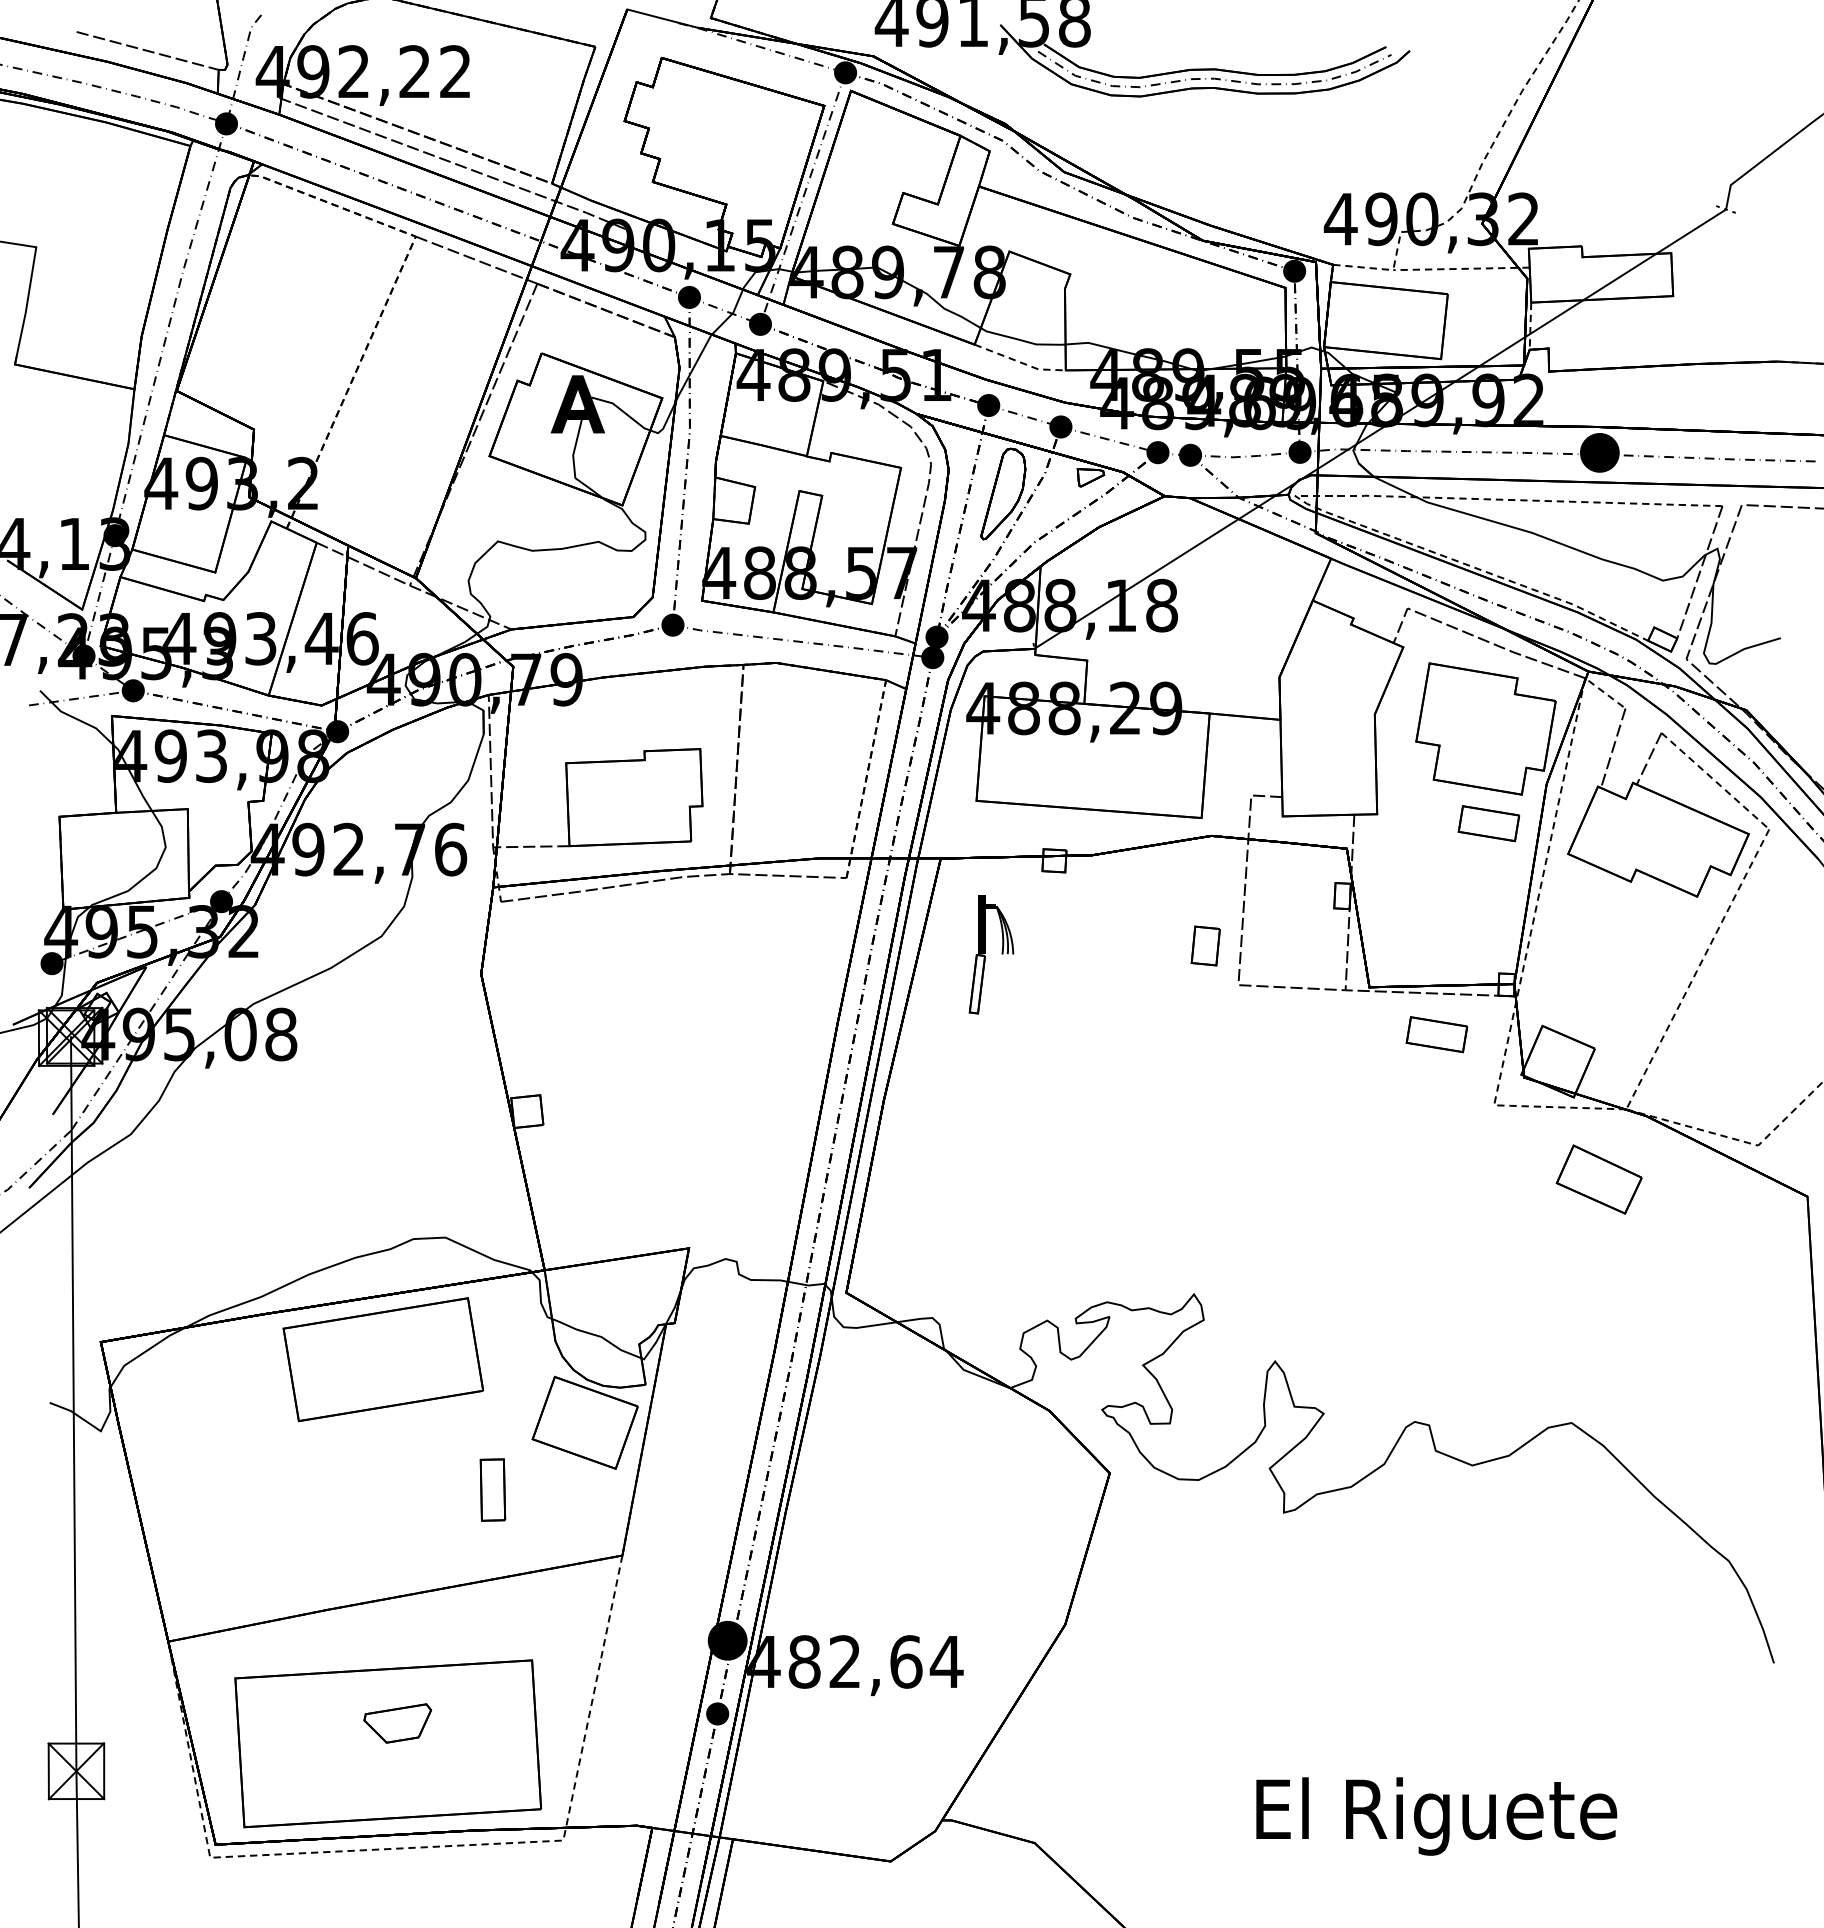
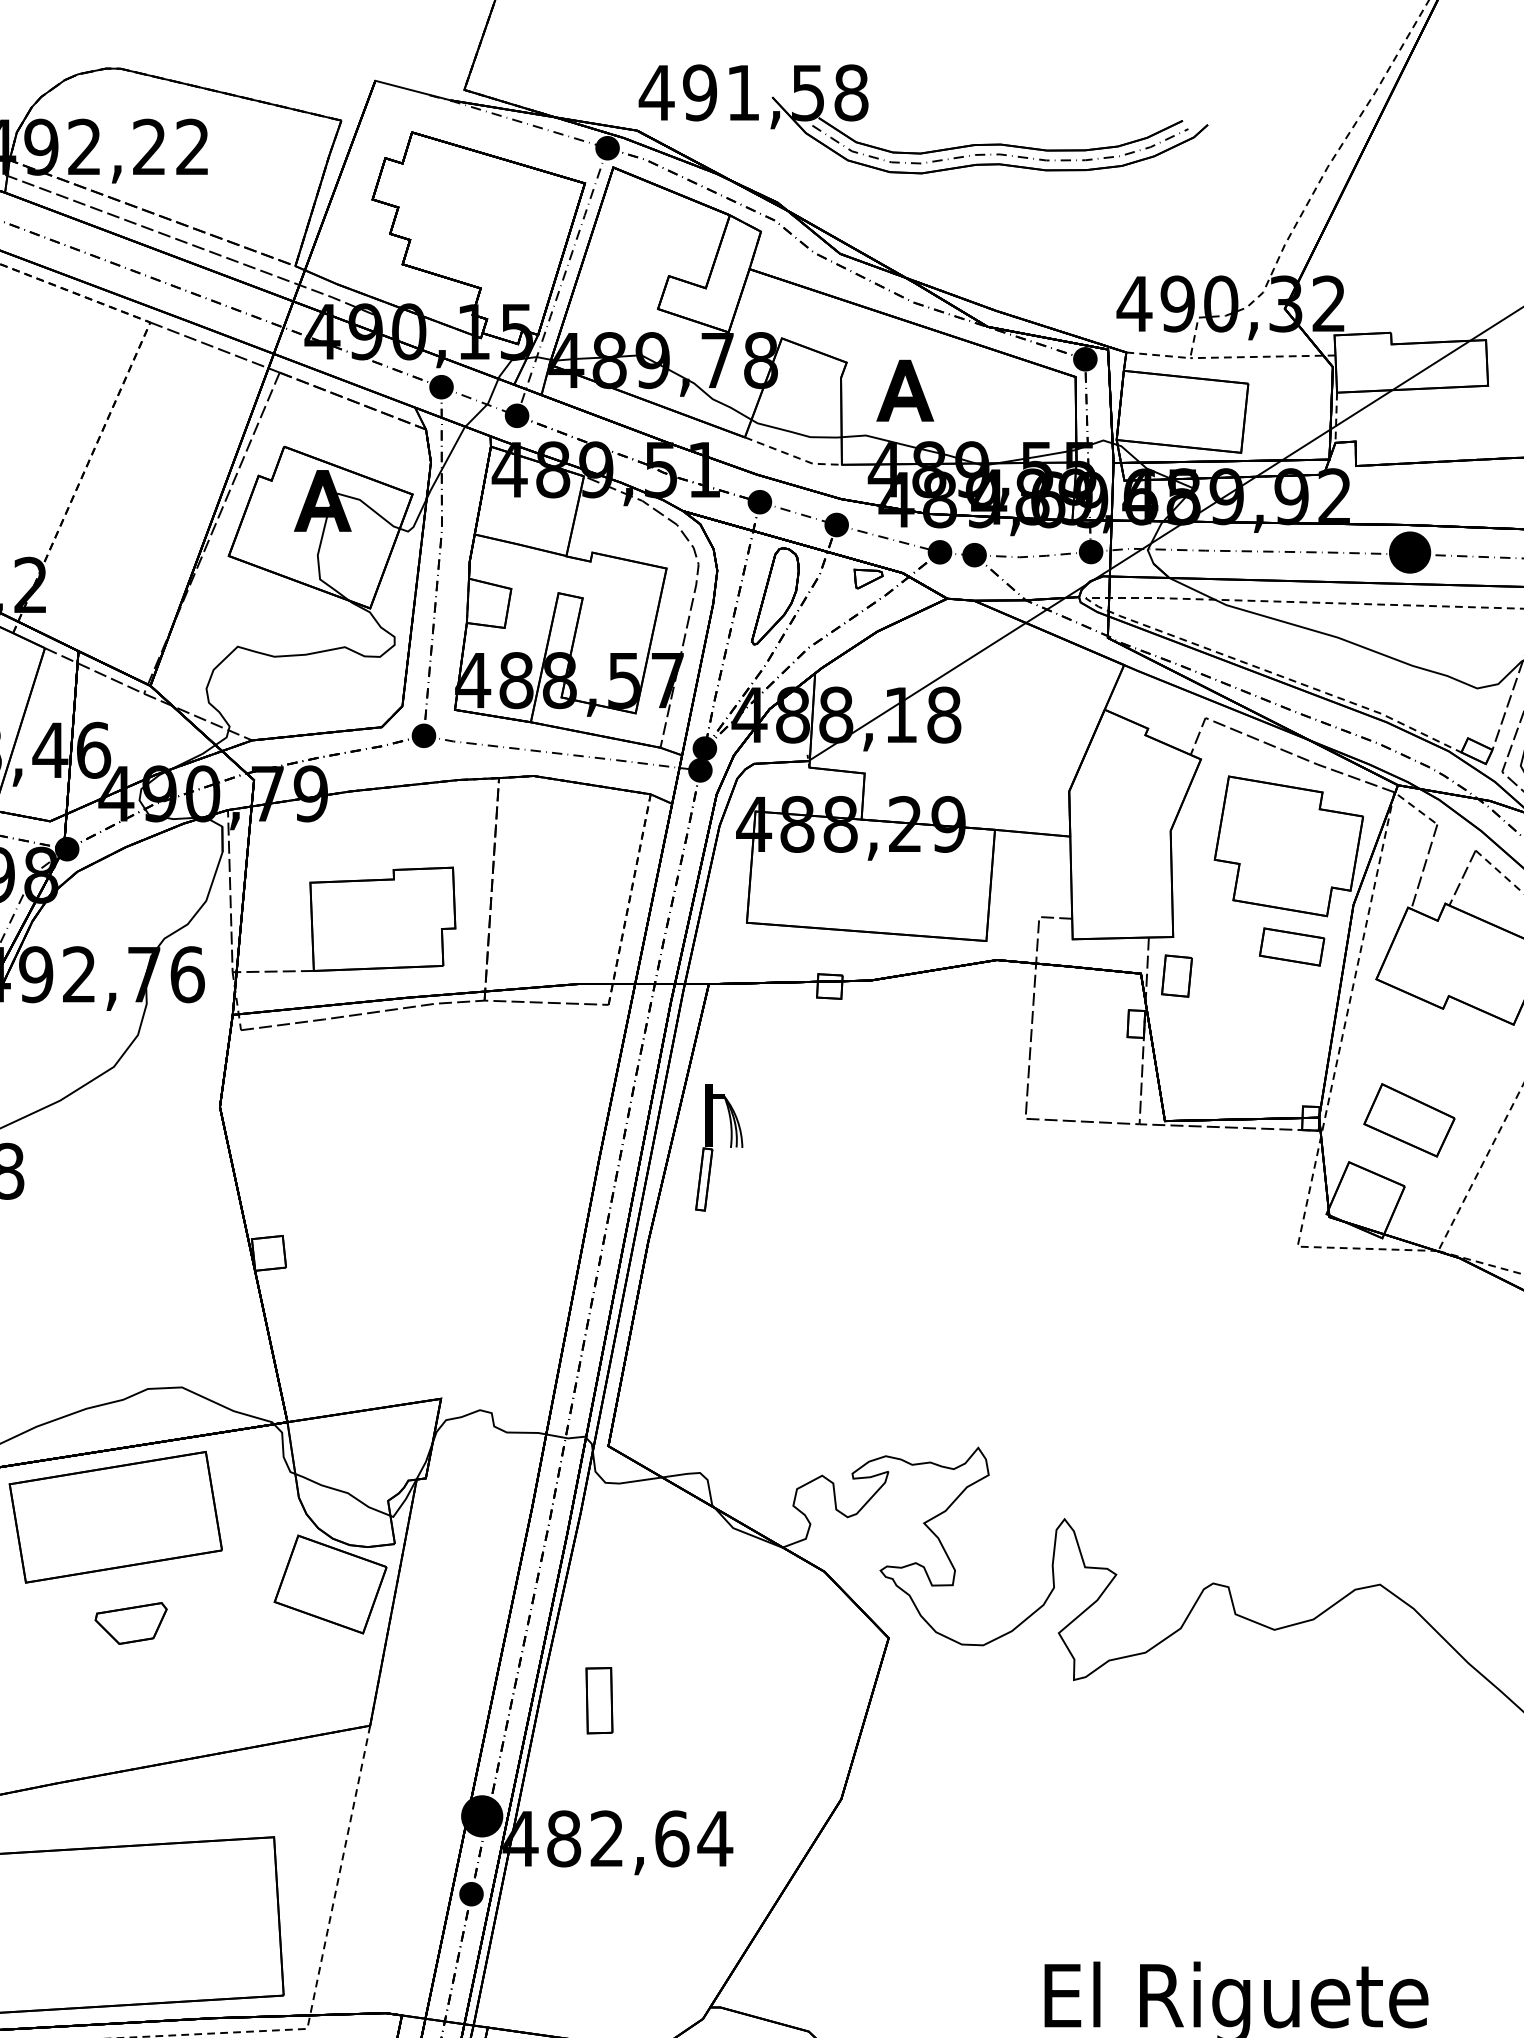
part: (1125, 300) -> (905, 390), added
part: (1205, 945) -> (1176, 975), moved
part: (985, 953) -> (712, 1146), moved
part: (1436, 1034) -> (1236, 1171), removed
part: (1598, 1179) -> (1408, 1120), moved
part: (492, 1489) -> (599, 1700), moved
part: (397, 1723) -> (130, 1623), moved

